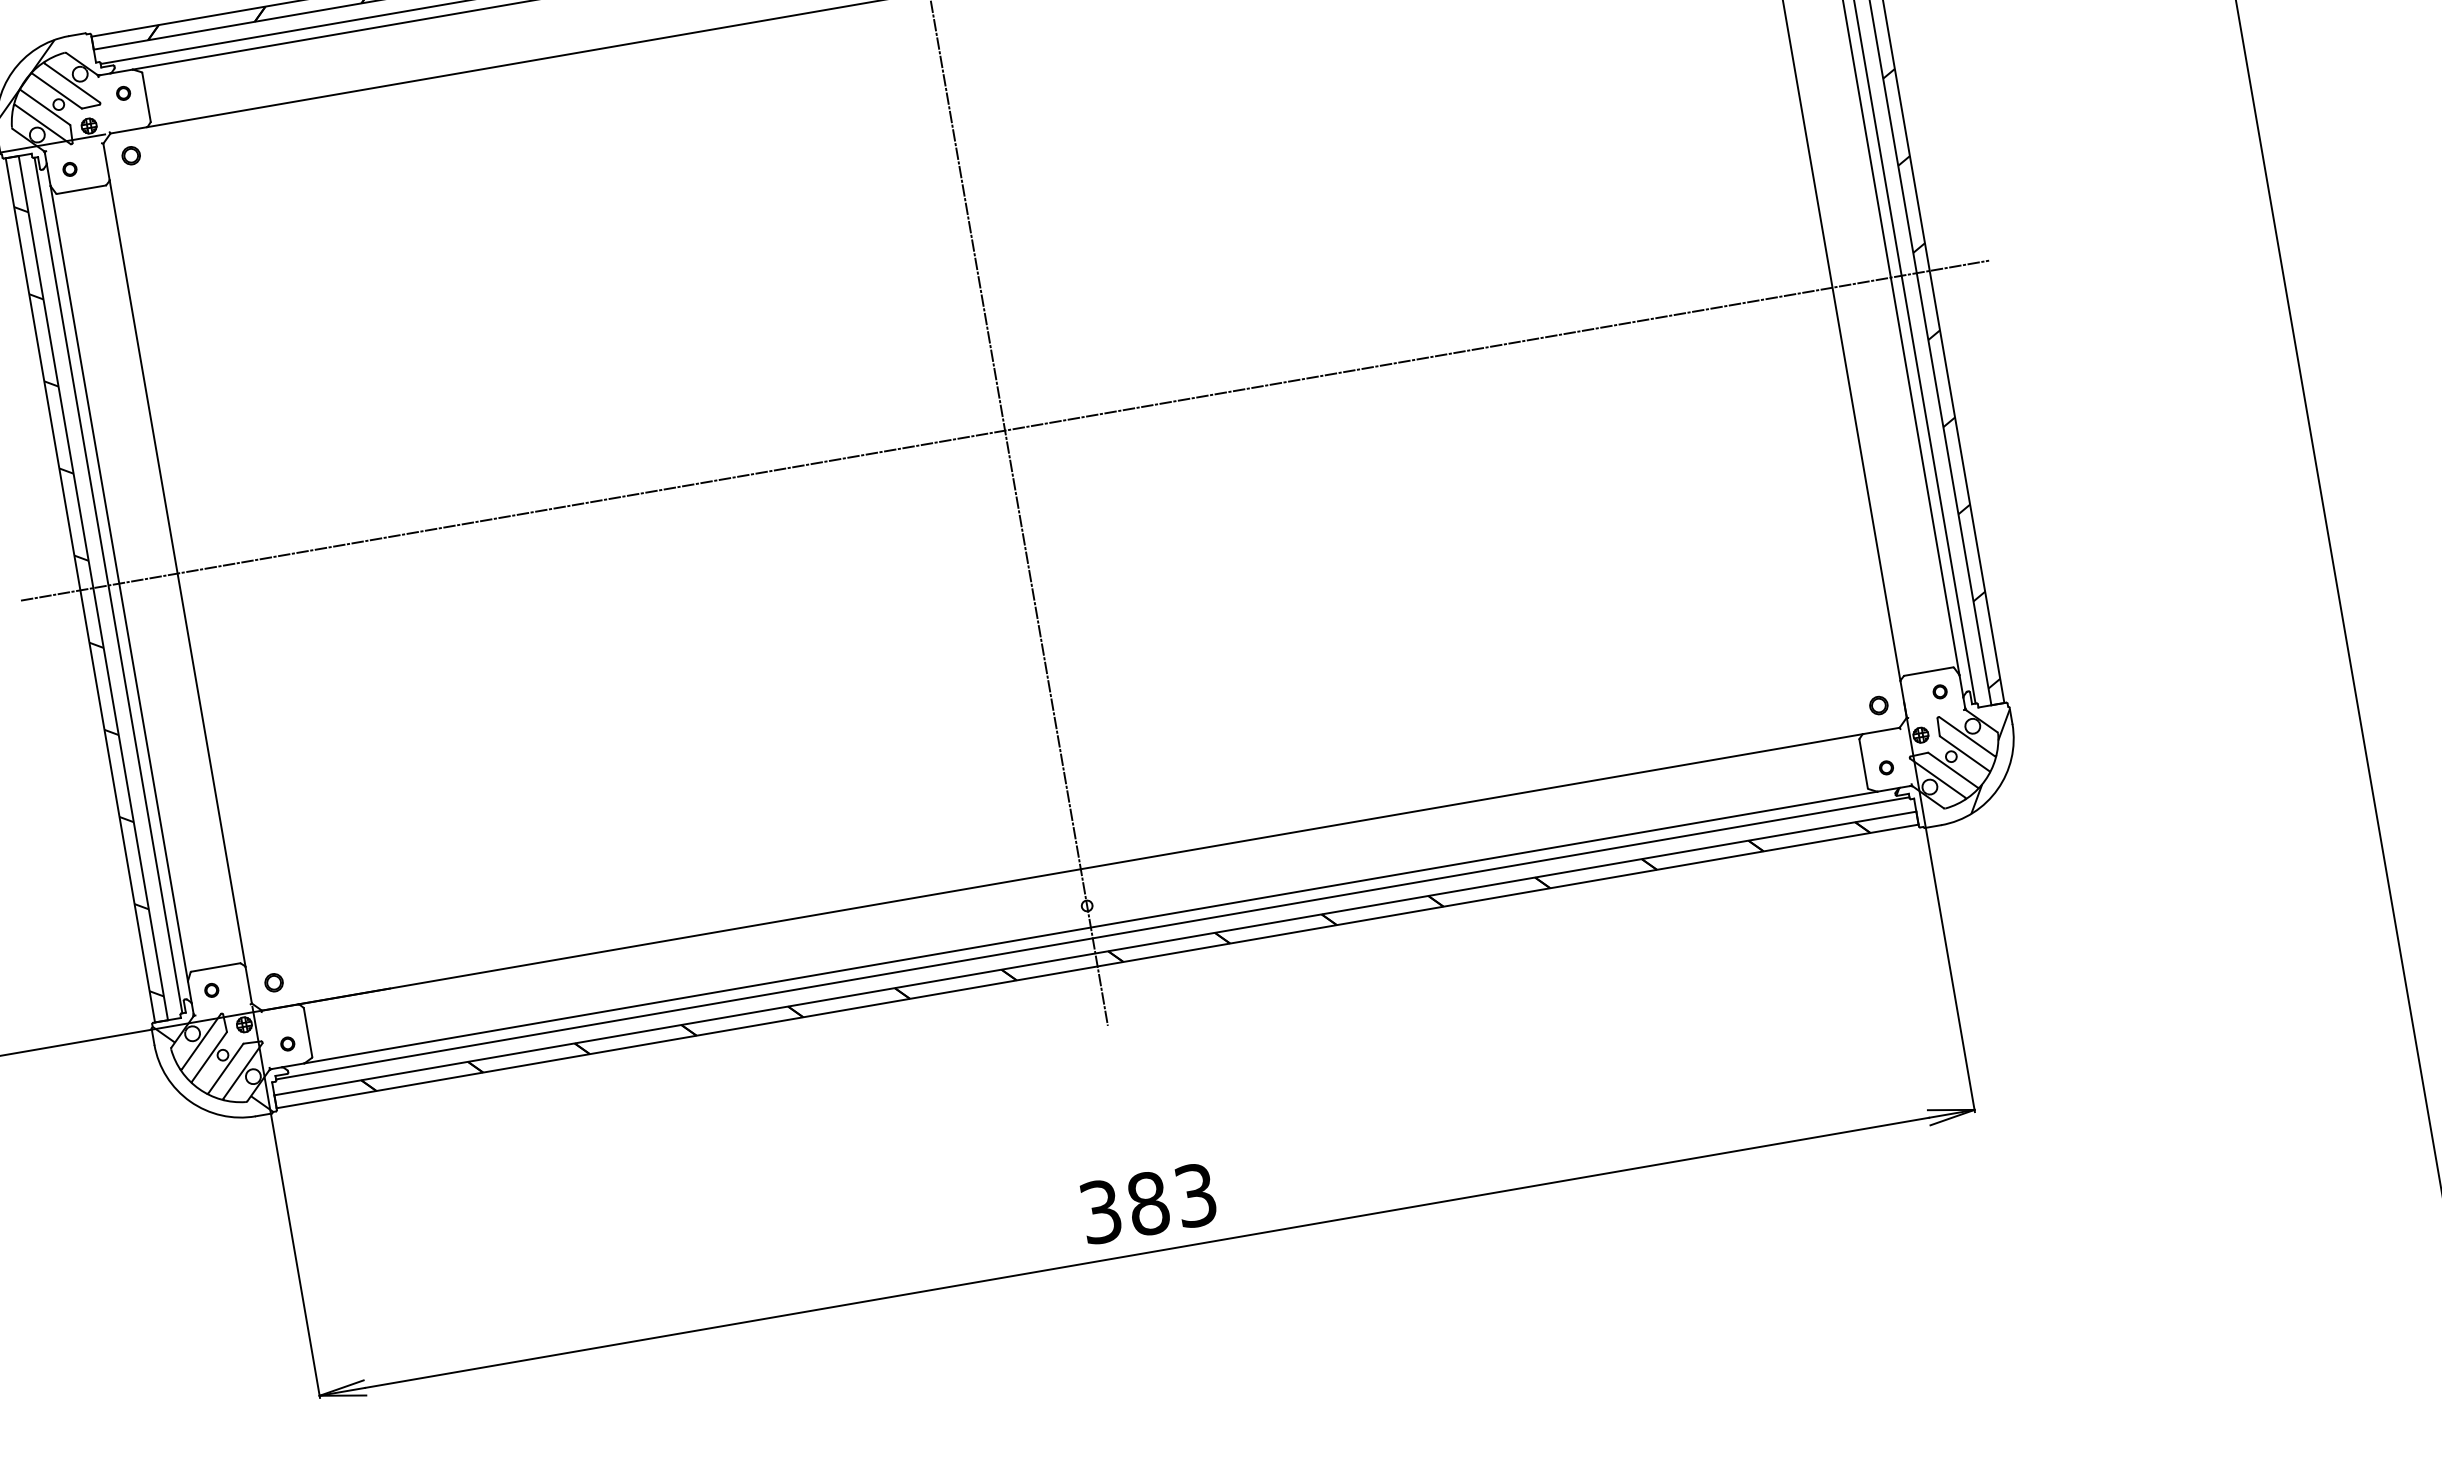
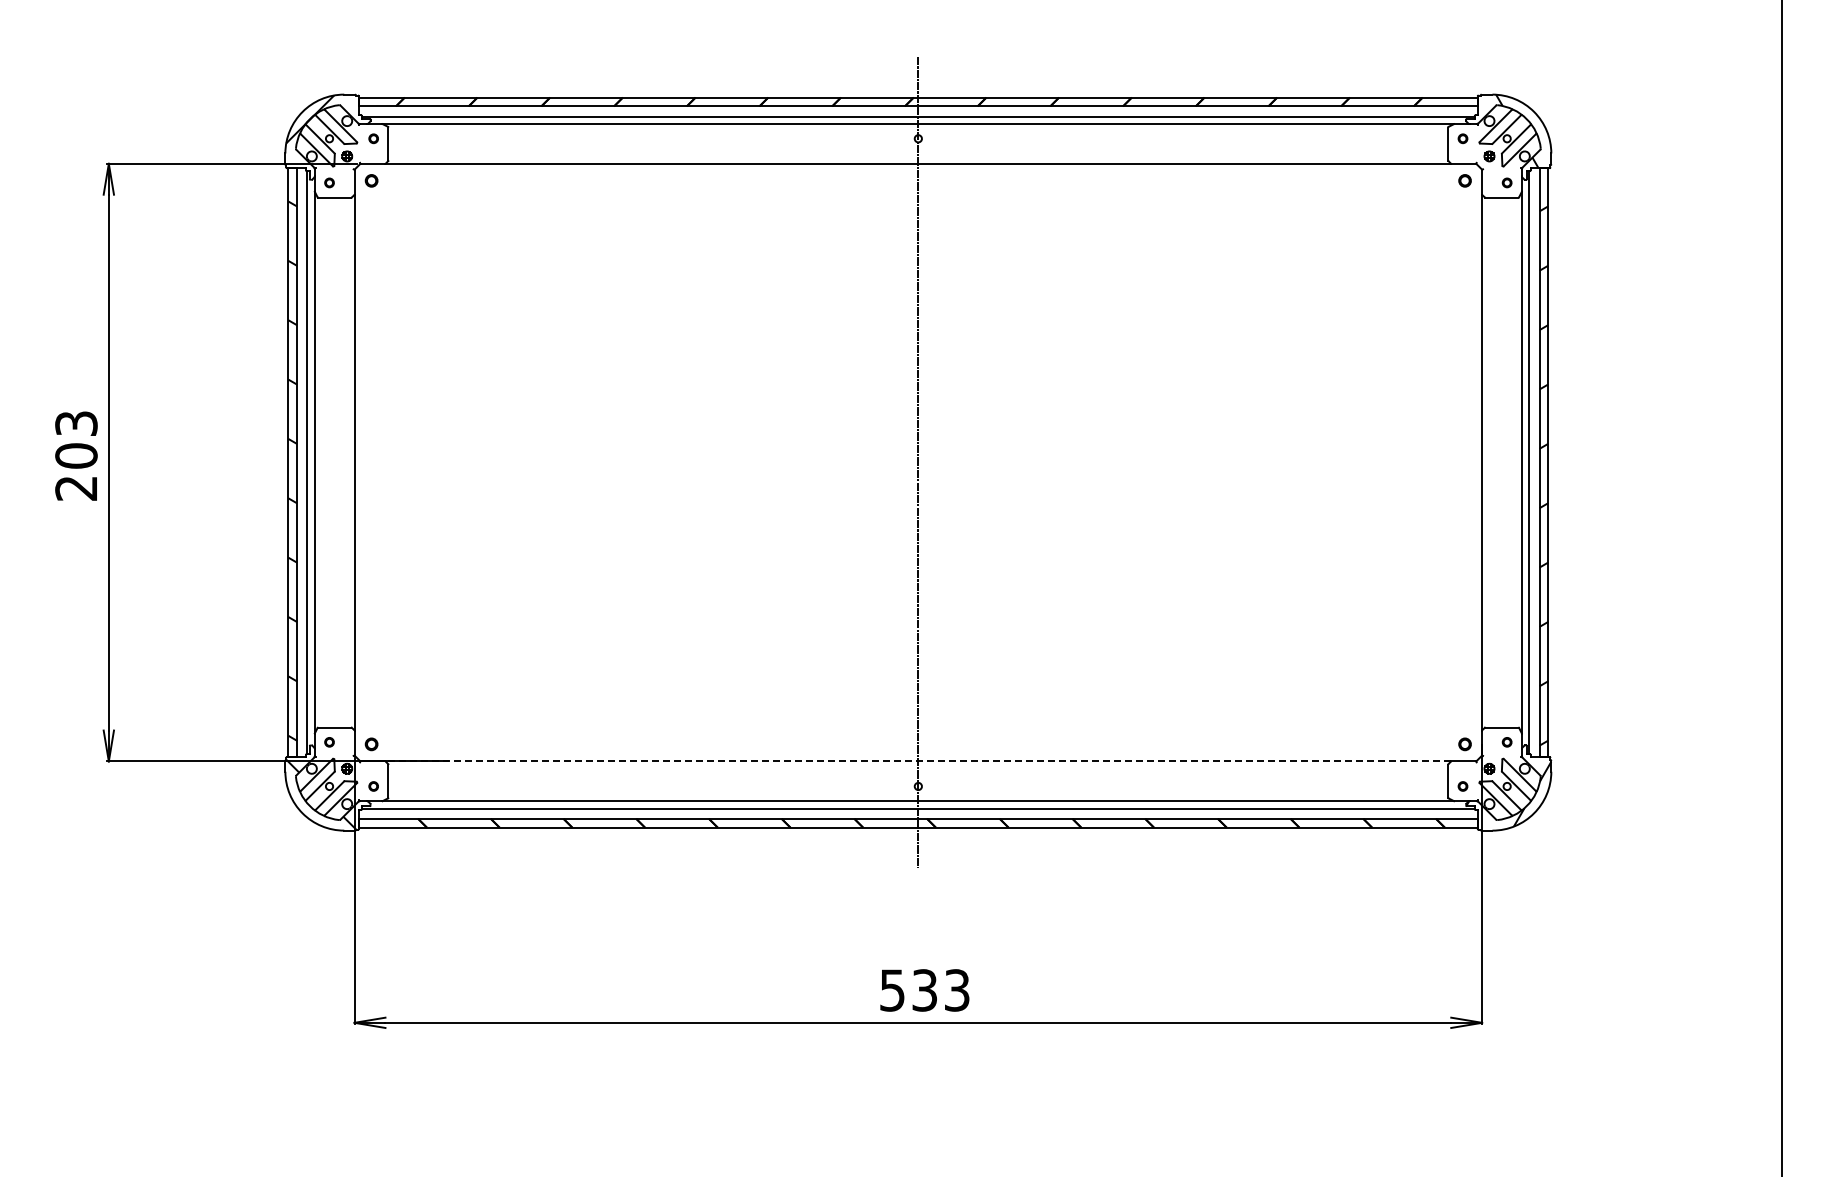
line: (1003, 430) -> (917, 462), removed
line: (1079, 869) -> (917, 761), solid -> dashed
text: (1124, 1207) -> (908, 990), 383 -> 533

